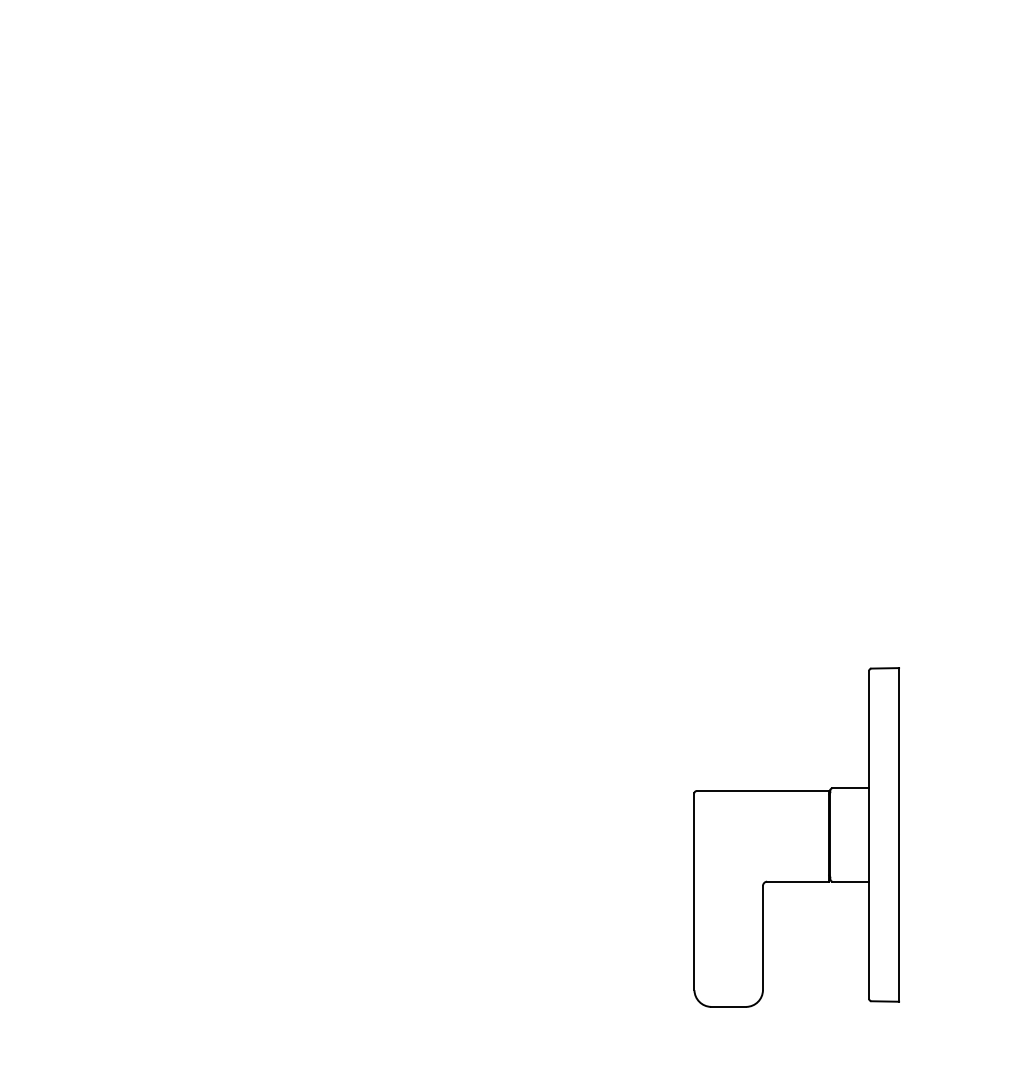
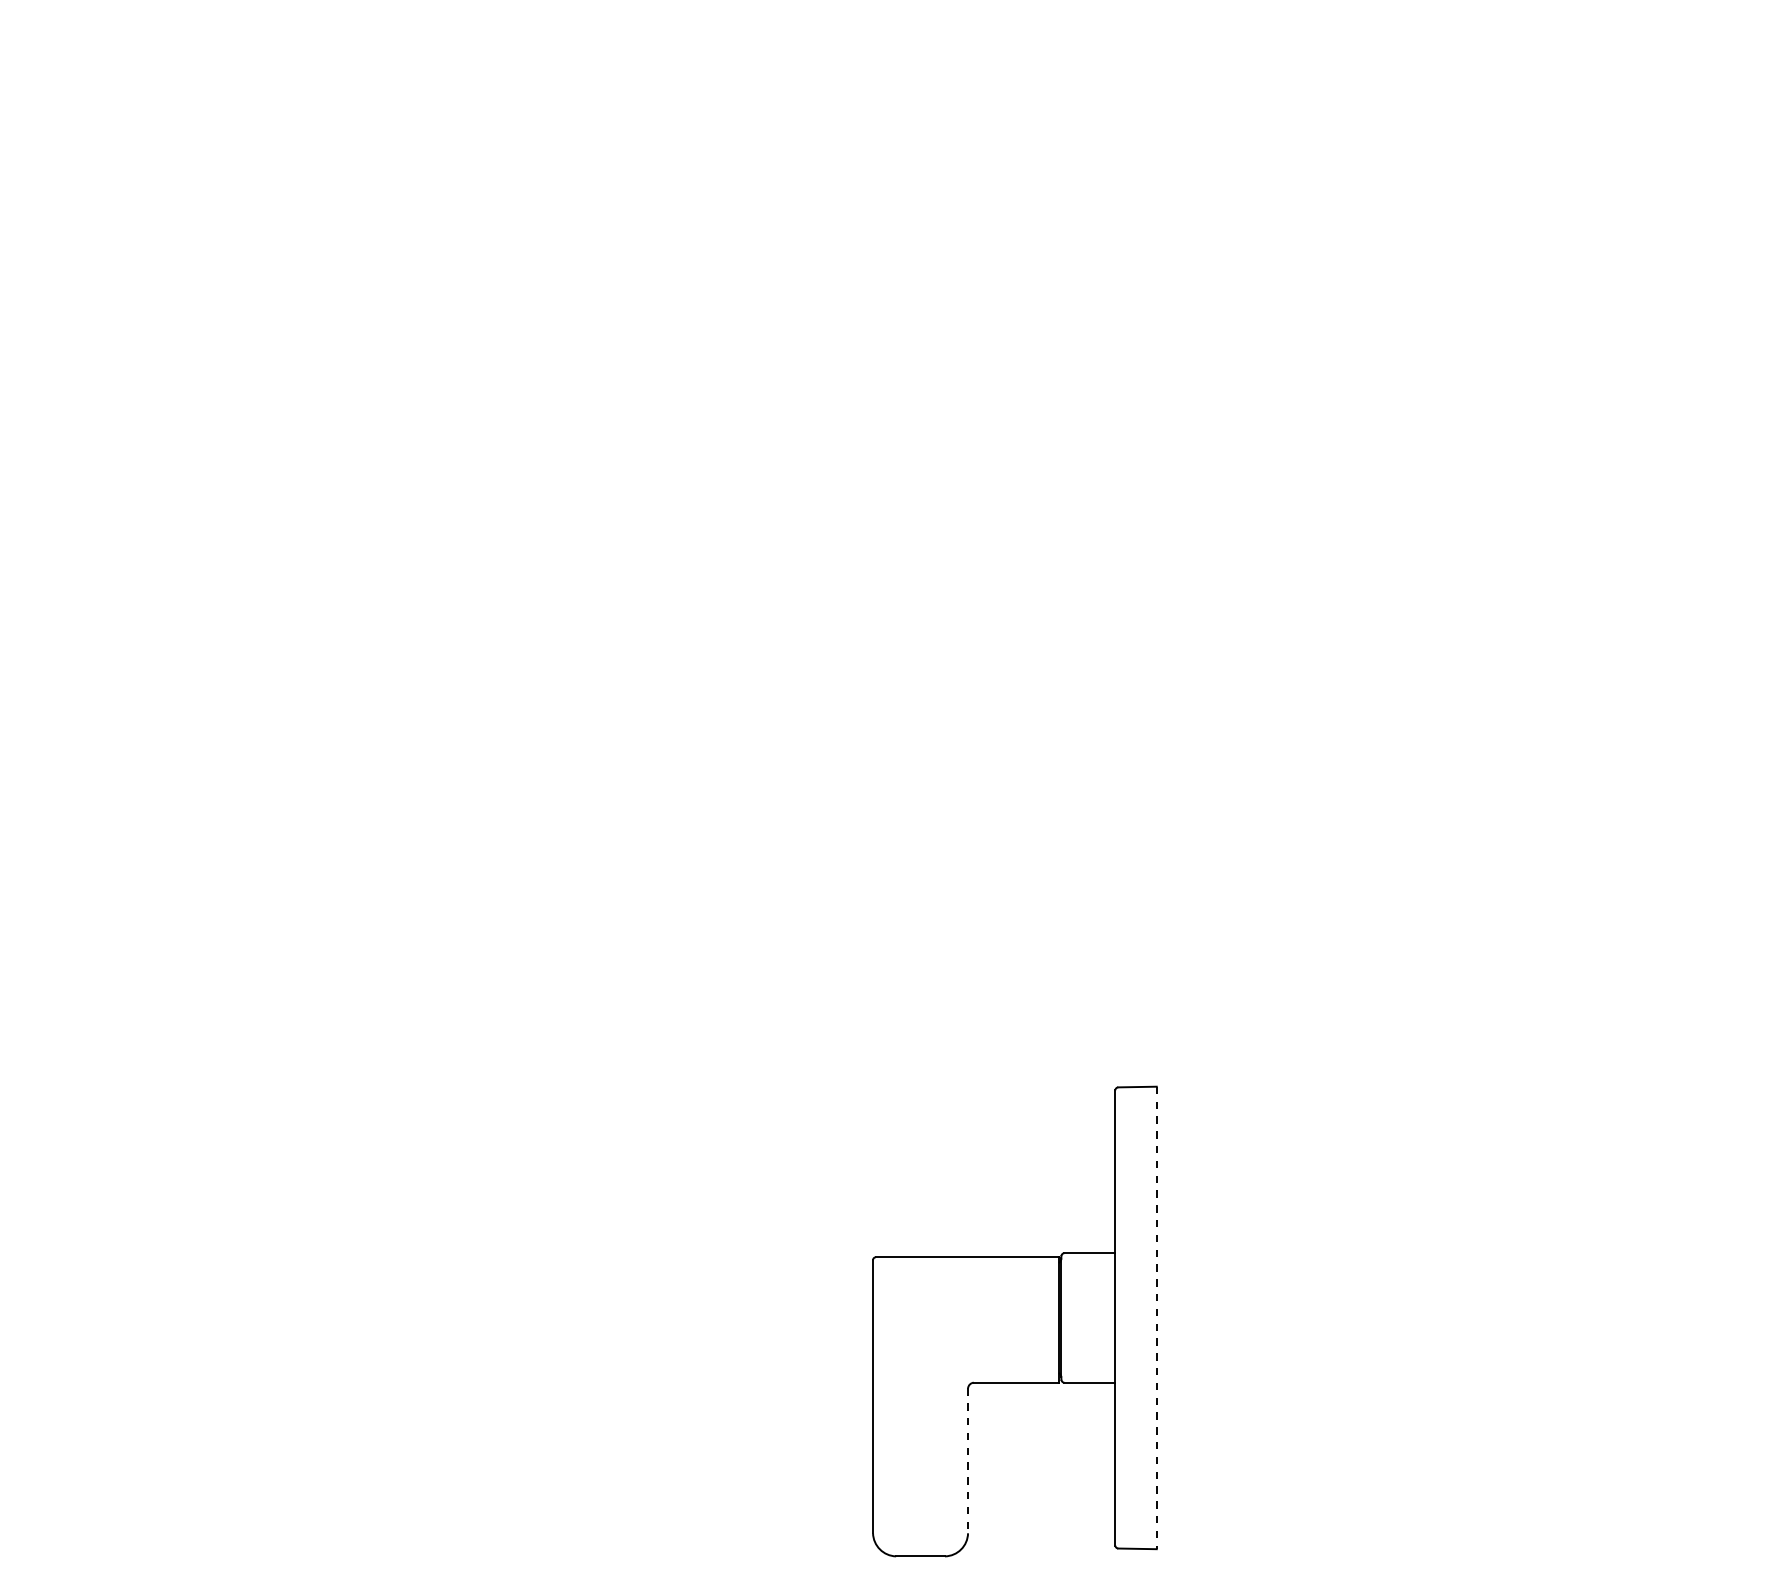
line: (898, 835) -> (1156, 1318), solid -> dashed
line: (763, 938) -> (968, 1461), solid -> dashed

